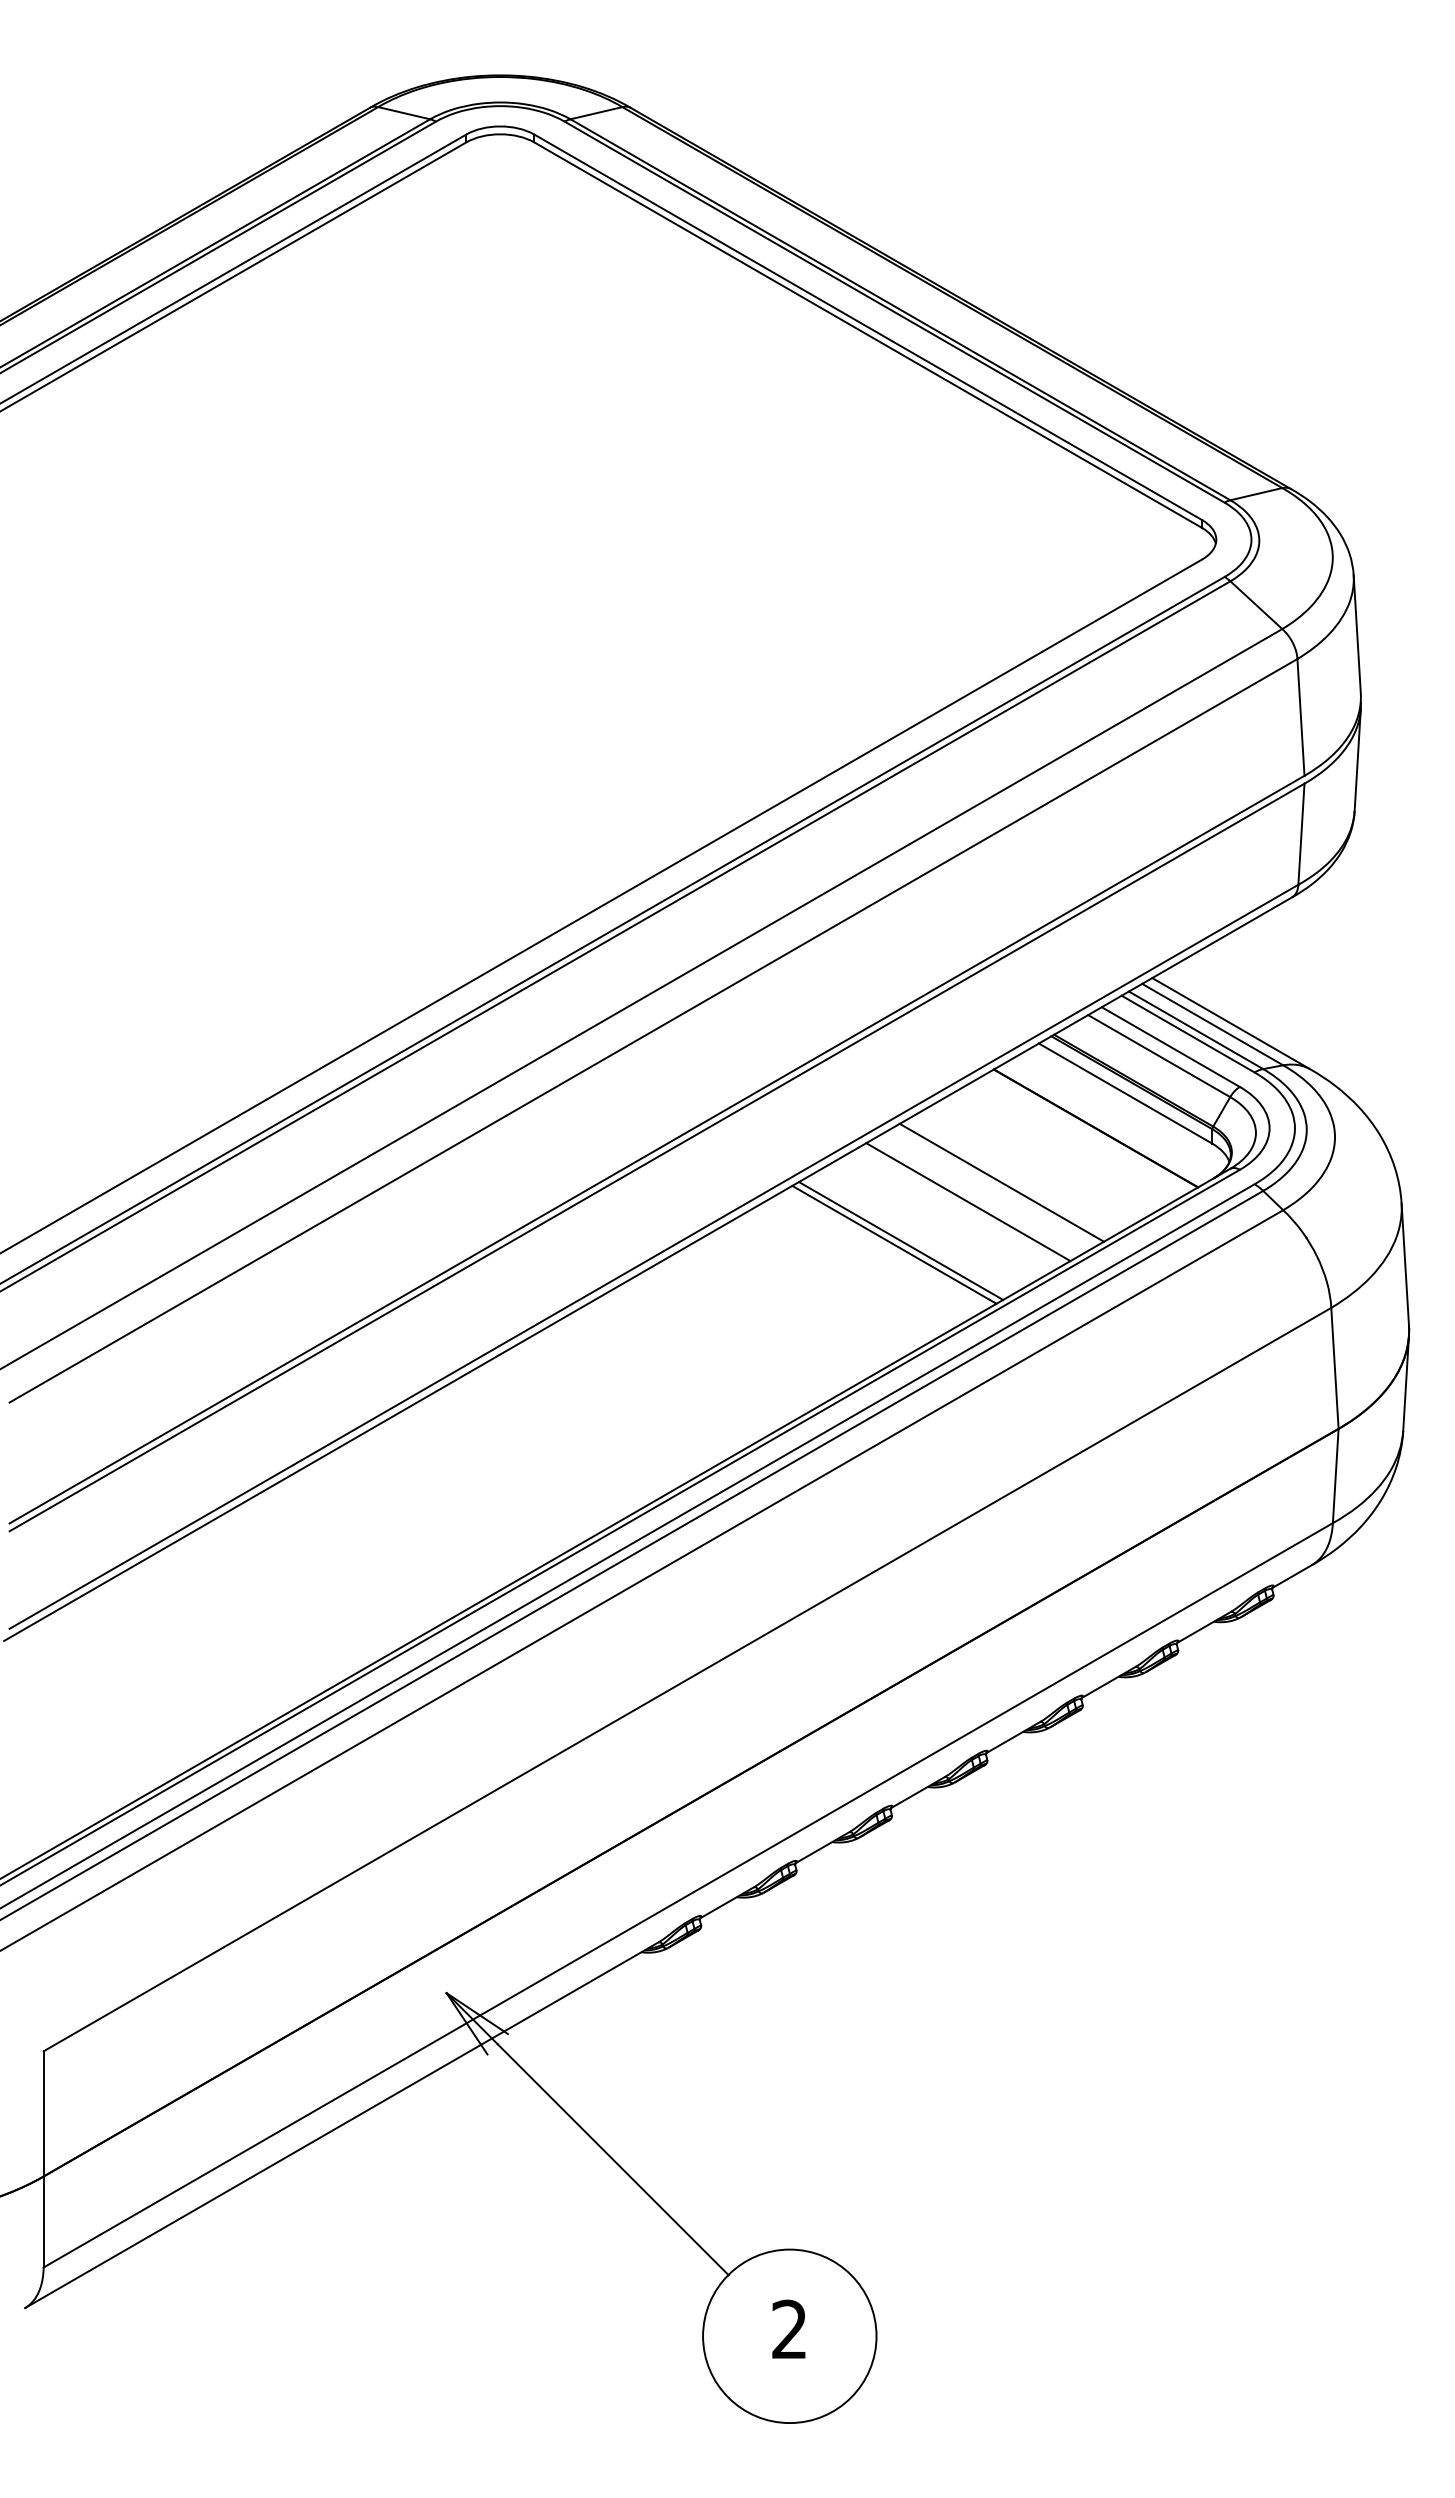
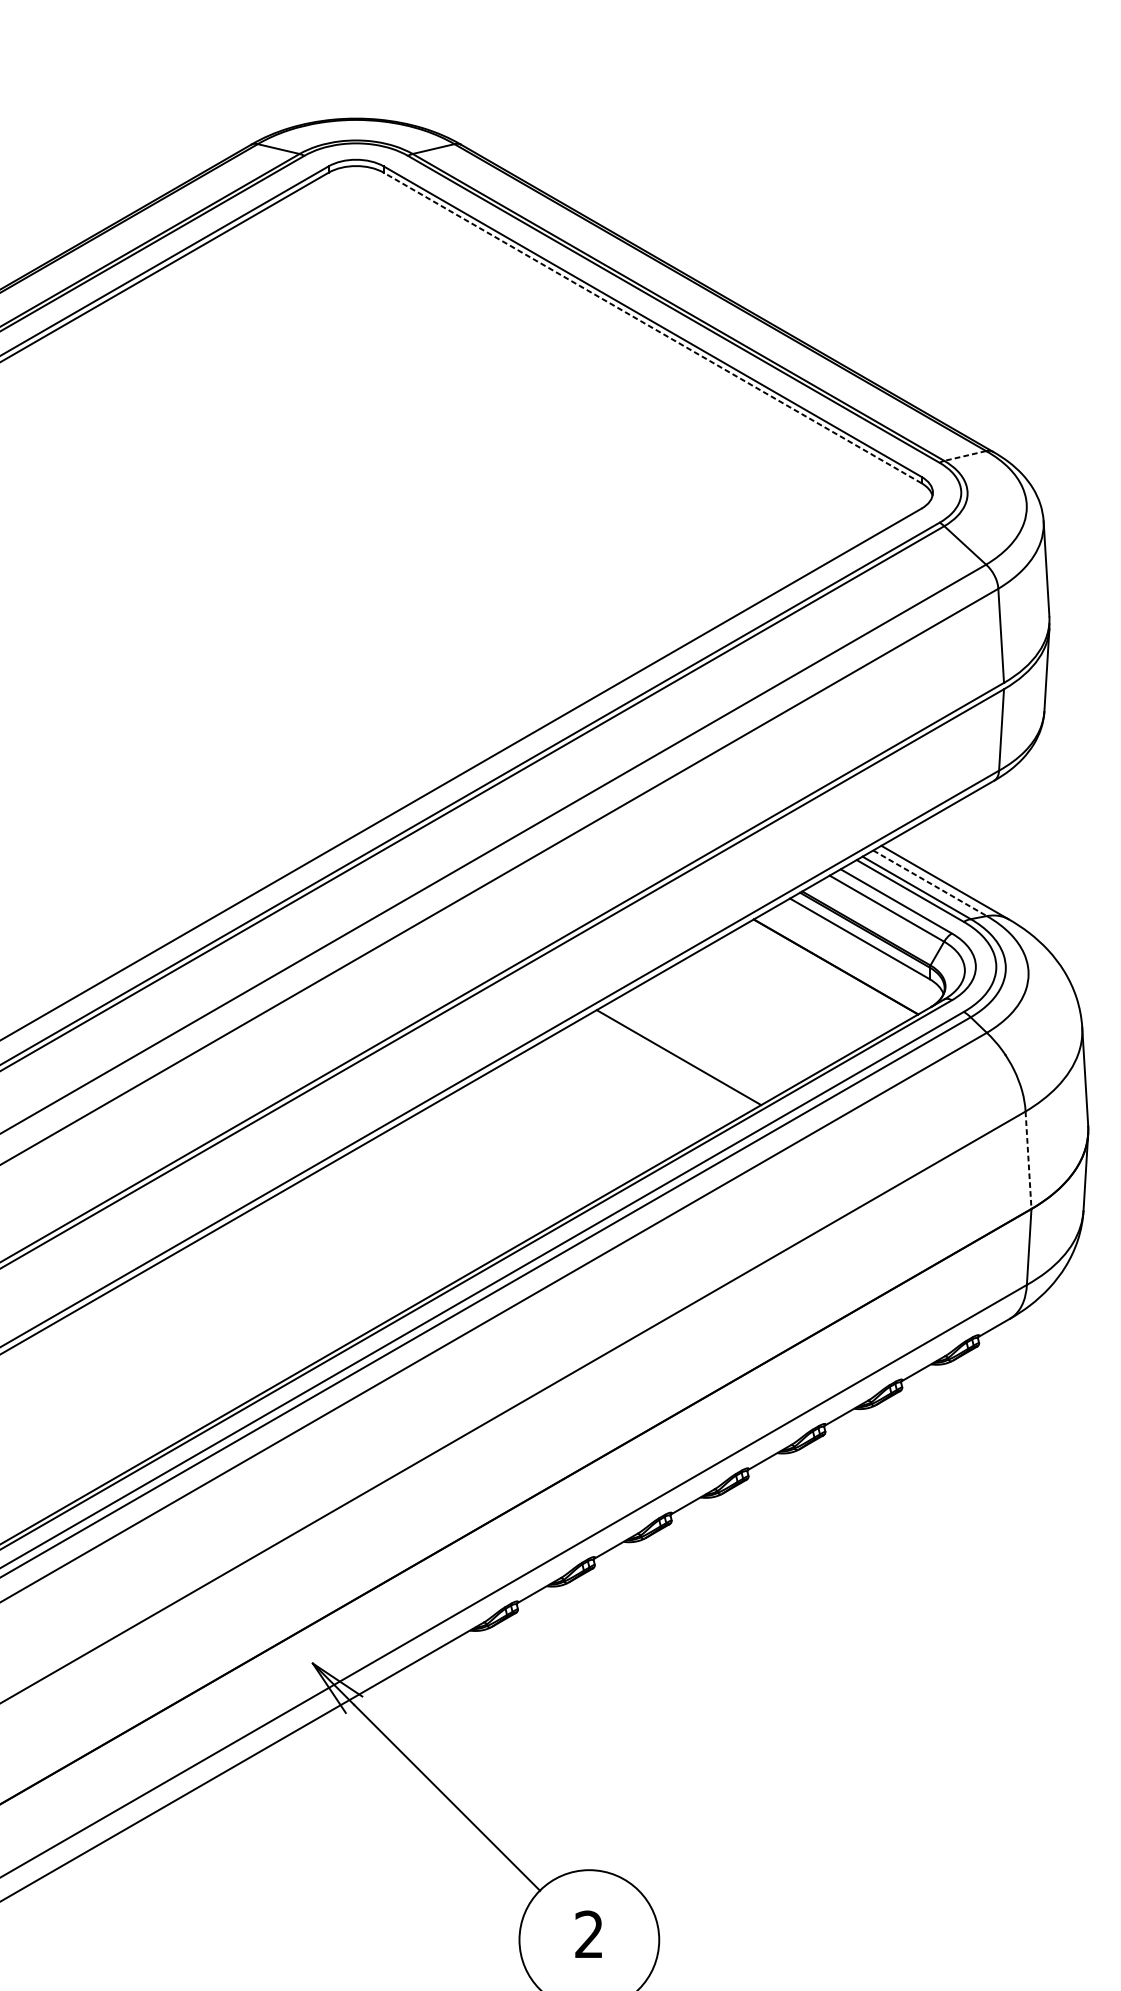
line: (868, 335) -> (652, 328), solid -> dashed
line: (1256, 494) -> (965, 456), solid -> dashed
line: (1213, 1024) -> (930, 883), solid -> dashed
line: (1001, 1182) -> (759, 1010), removed
line: (968, 1202) -> (733, 1026), removed
line: (894, 1244) -> (673, 1060), removed
line: (1334, 1368) -> (1028, 1160), solid -> dashed

